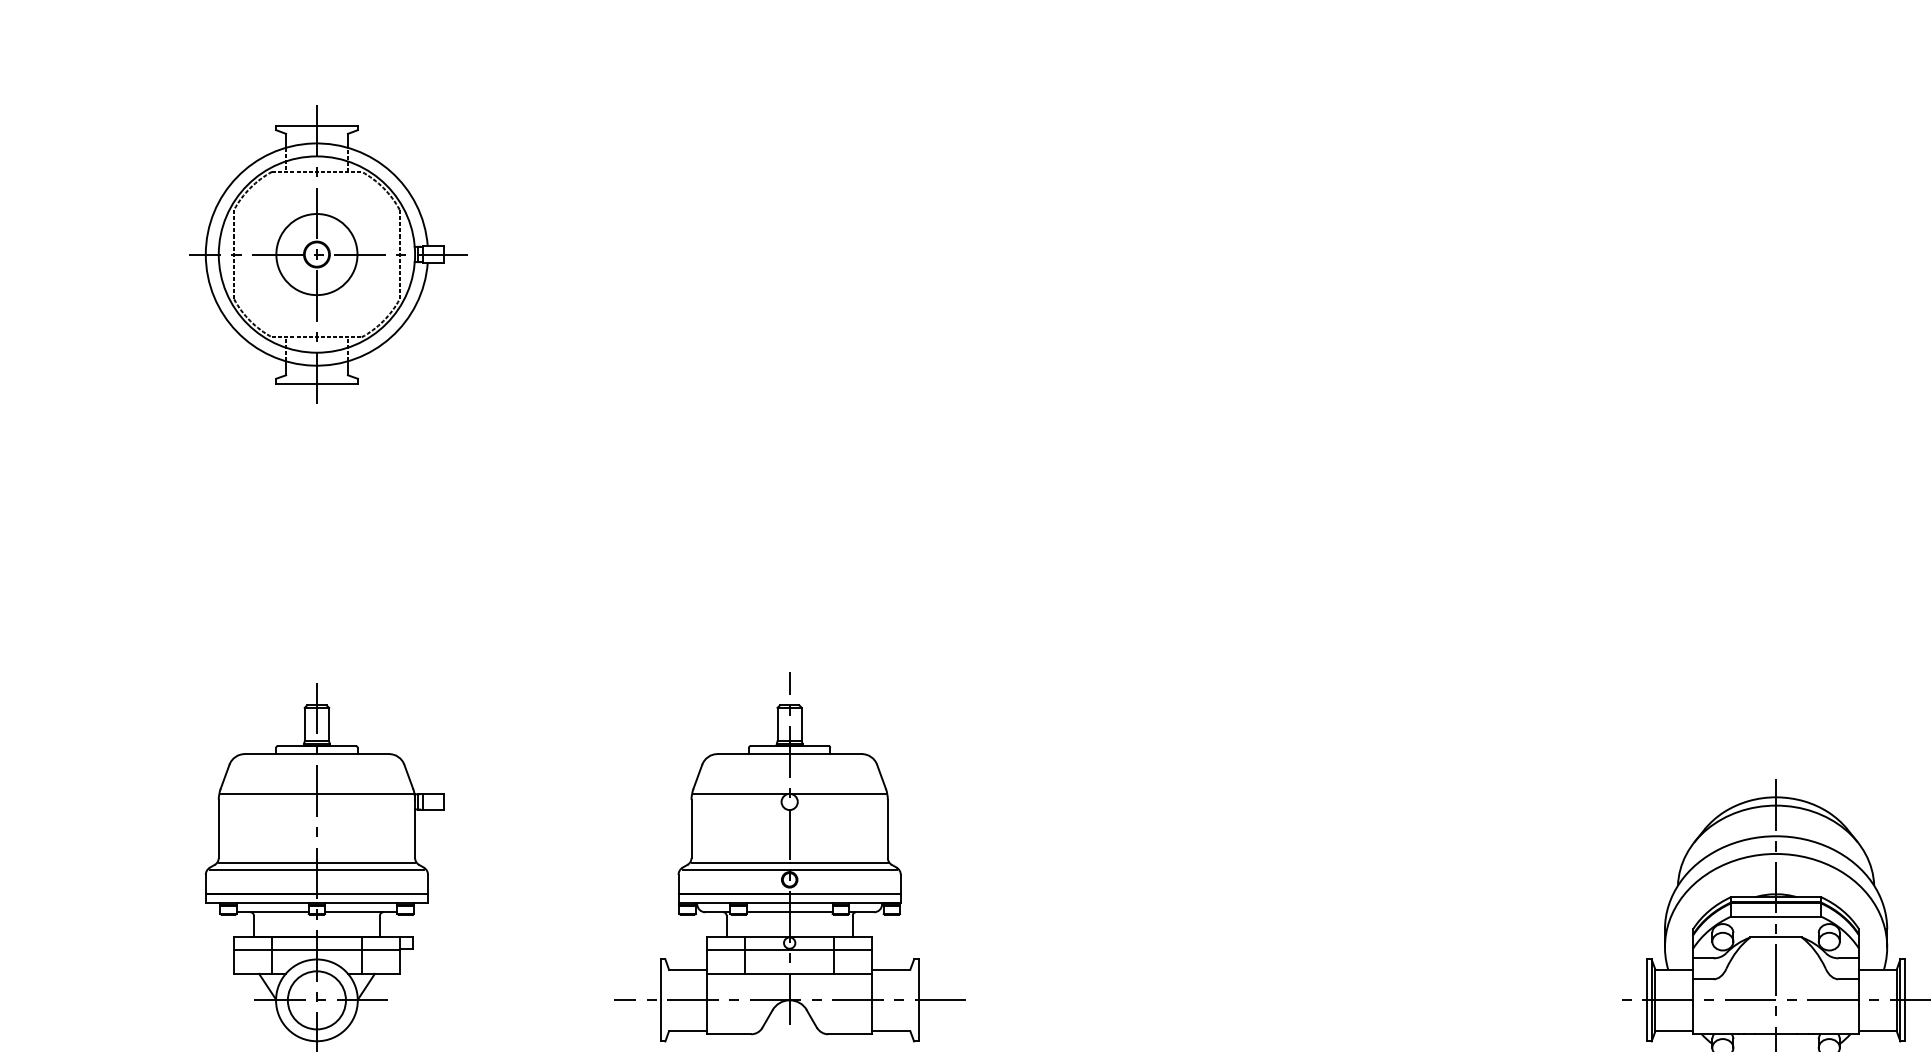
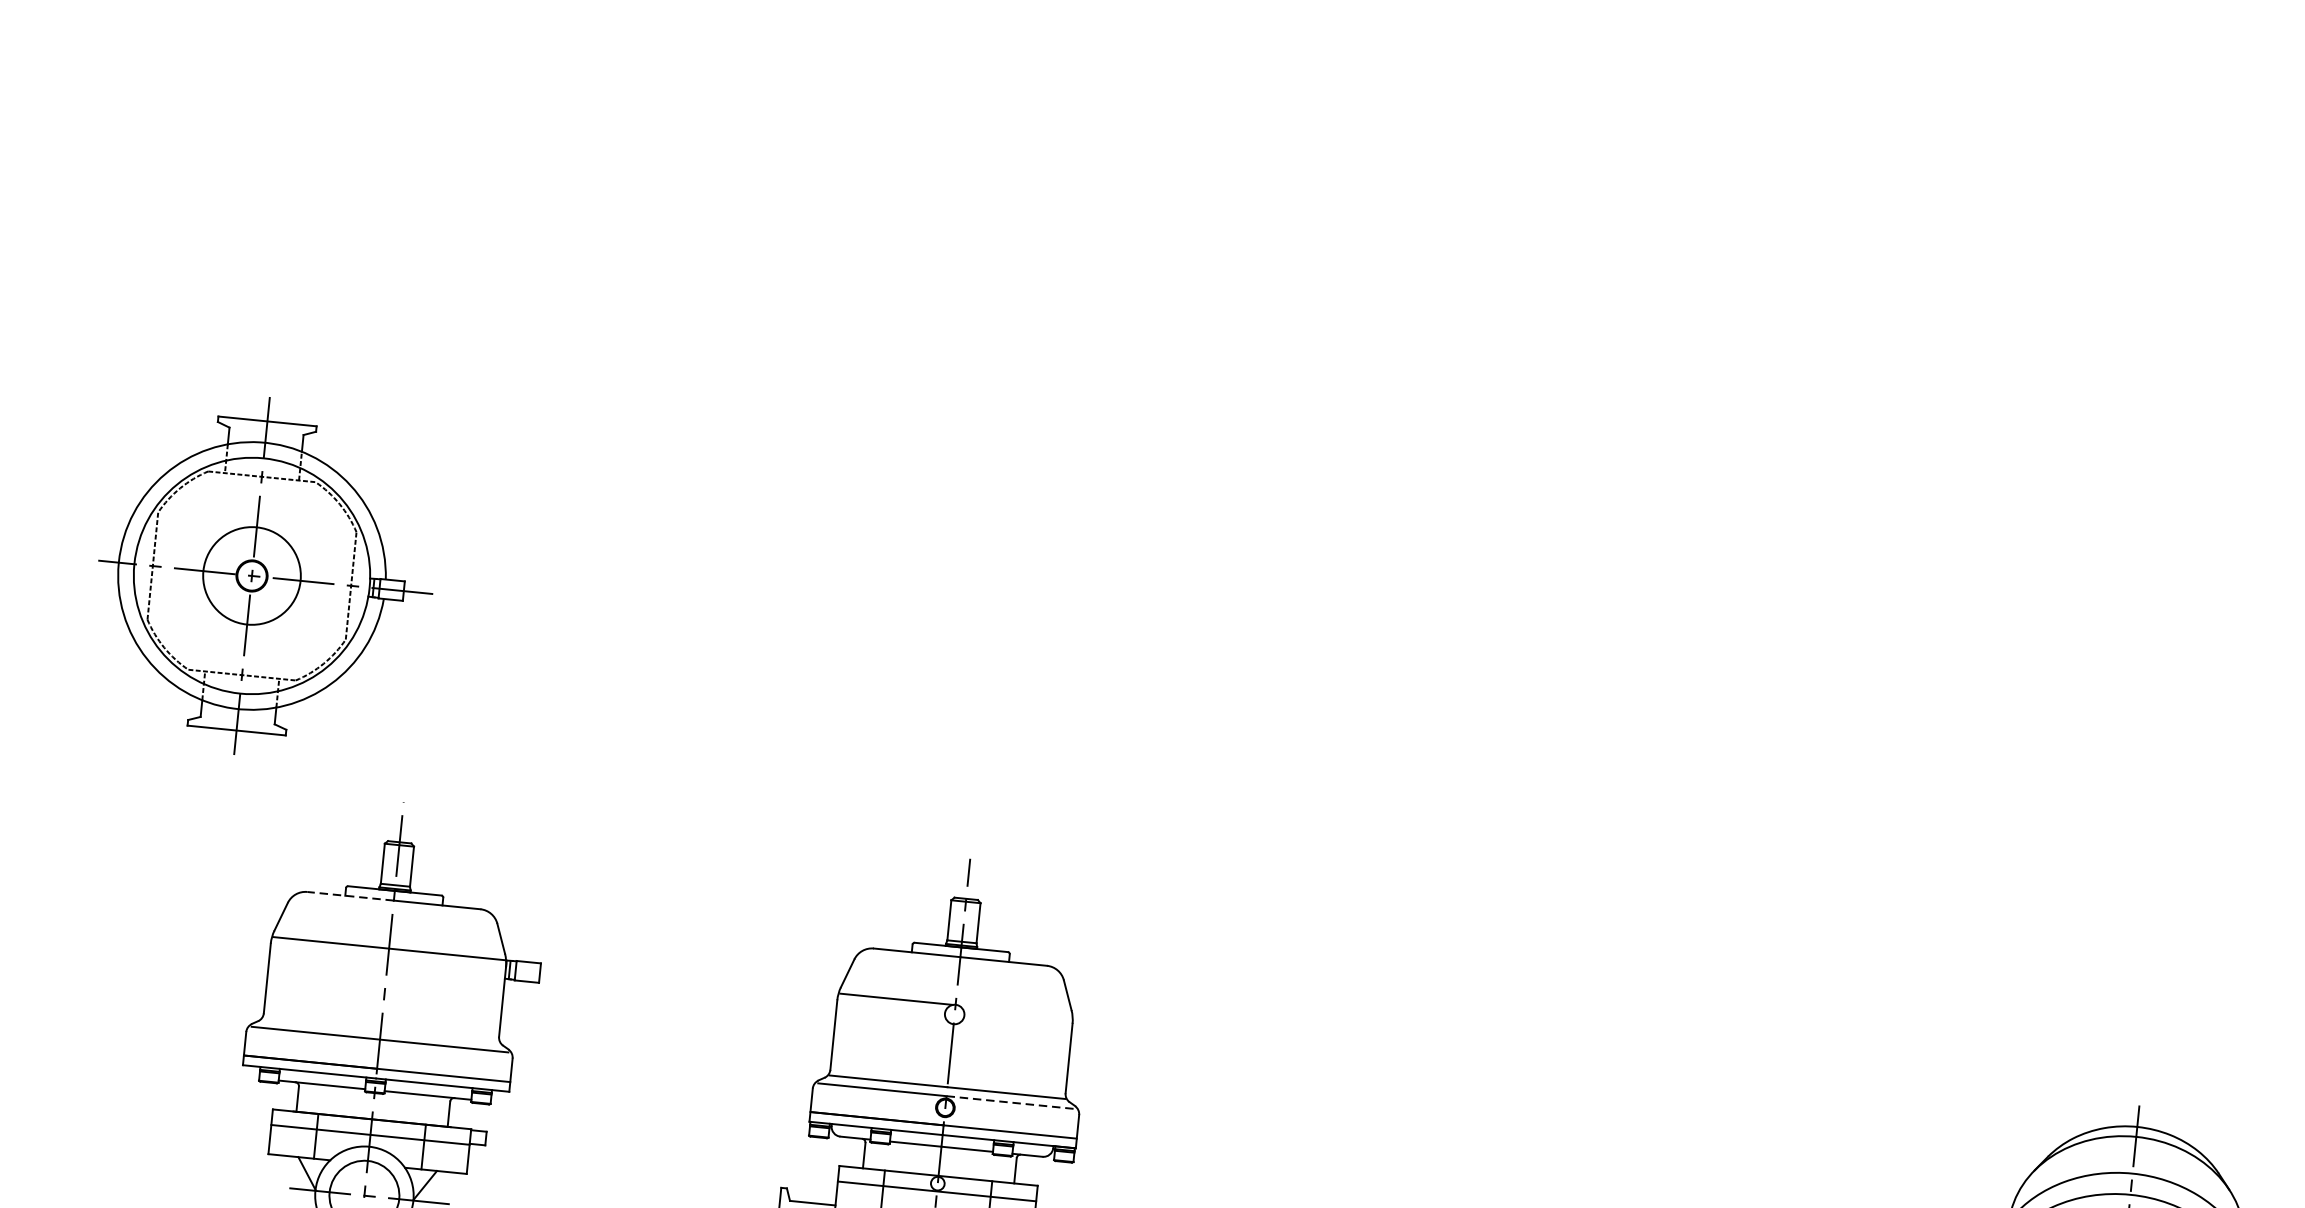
part: (328, 254) -> (265, 577), moved
line: (280, 754) -> (350, 896), solid -> dashed
line: (838, 794) -> (1014, 1011), removed
line: (316, 862) -> (380, 1030), removed
line: (843, 870) -> (1010, 1103), solid -> dashed

